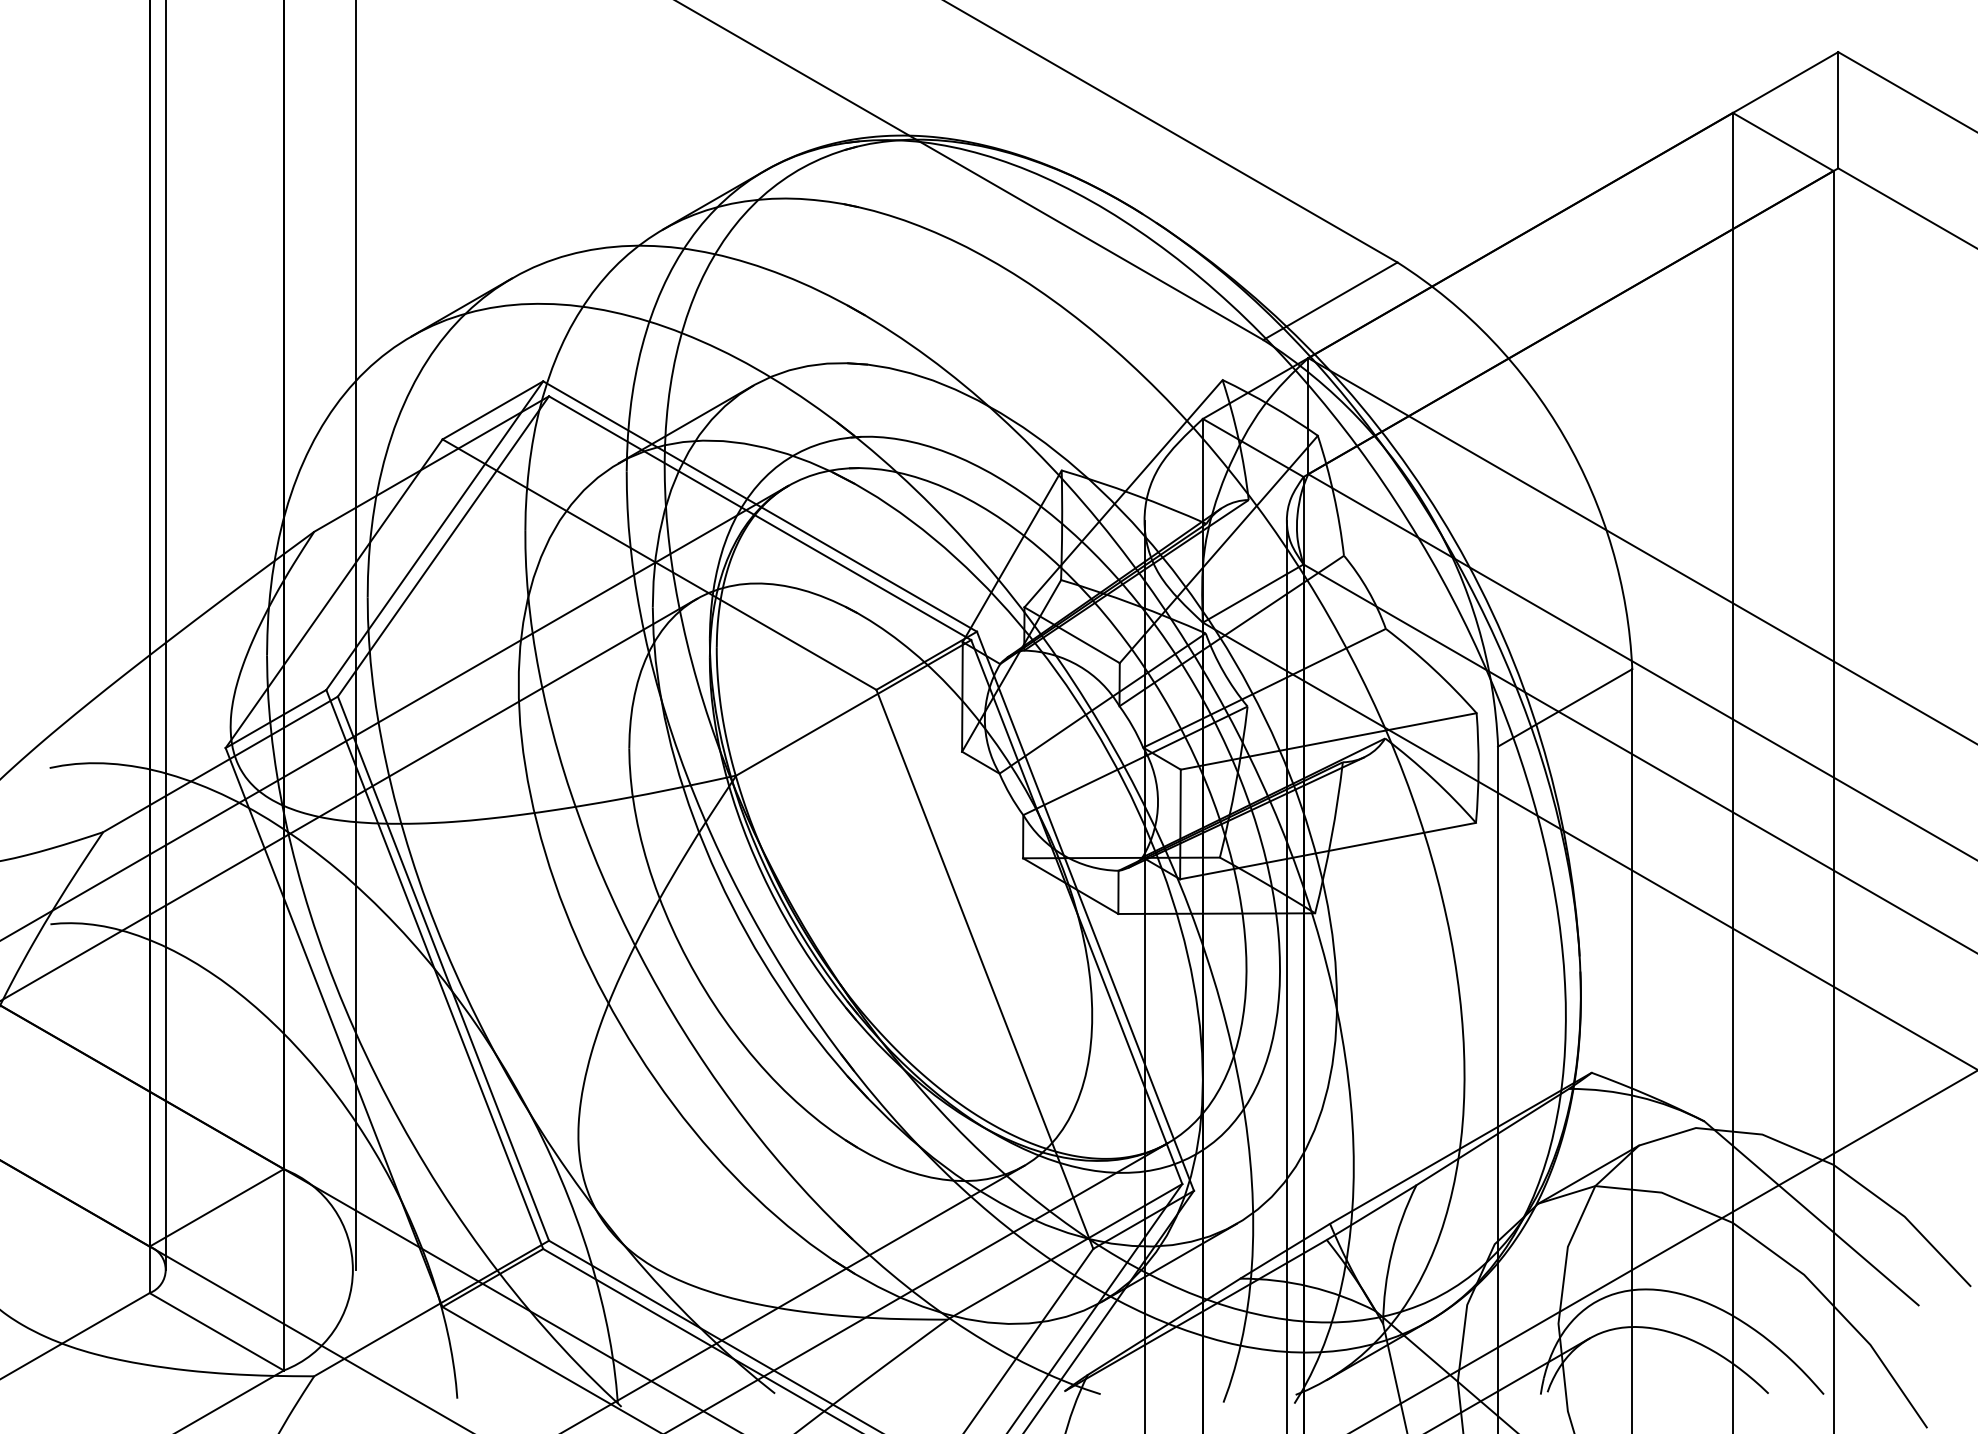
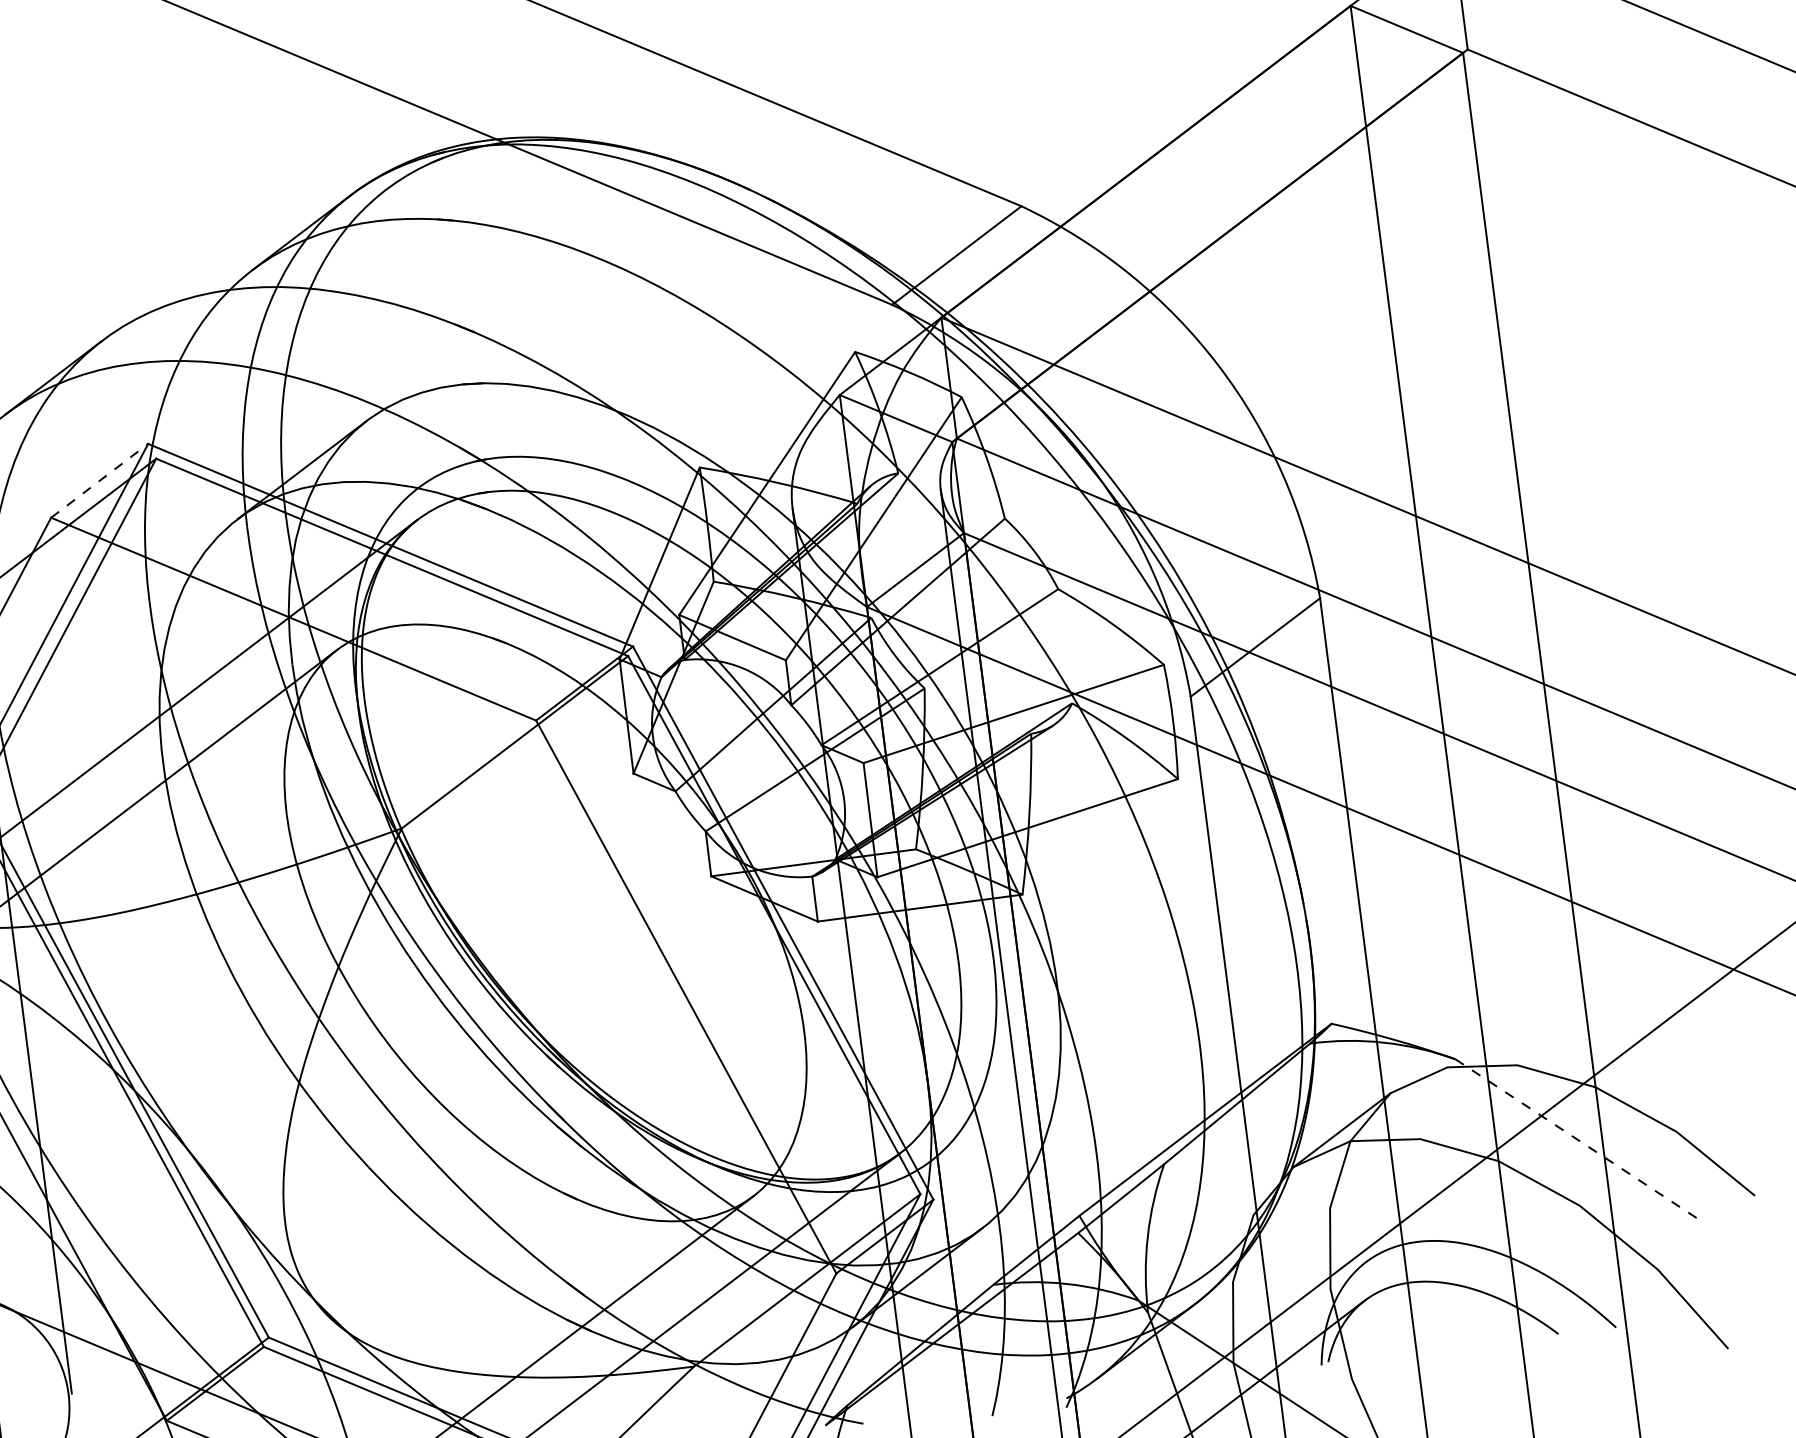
line: (493, 410) -> (100, 480), solid -> dashed
line: (1811, 1213) -> (1579, 1140), solid -> dashed

